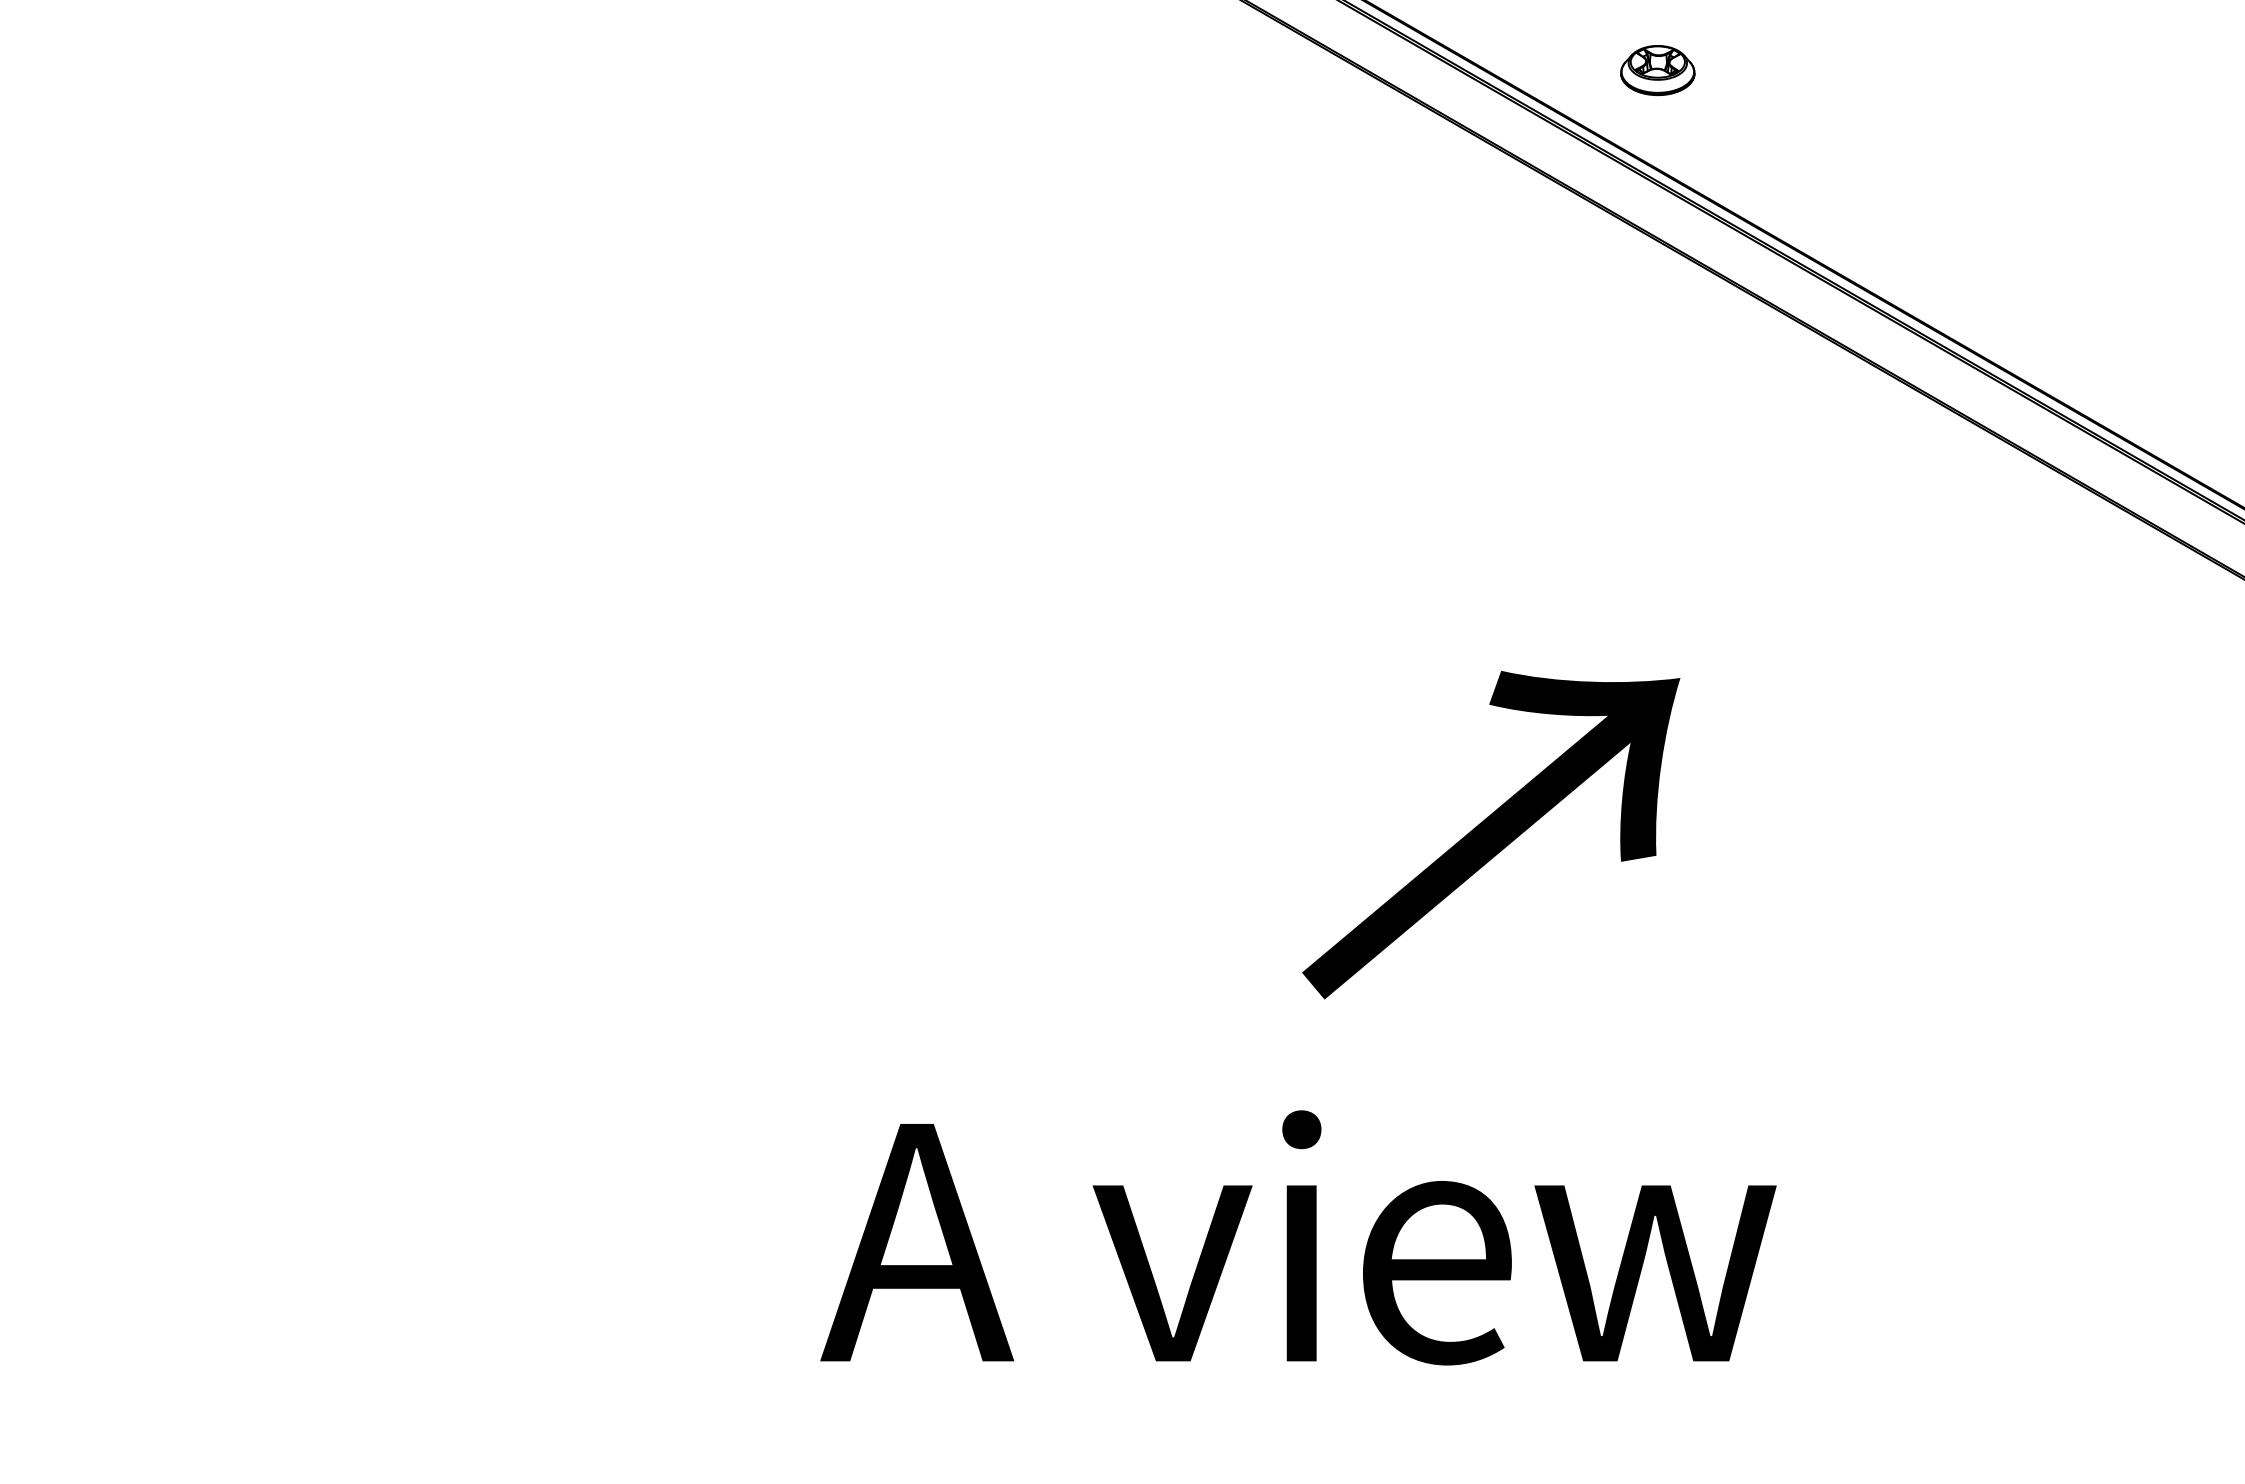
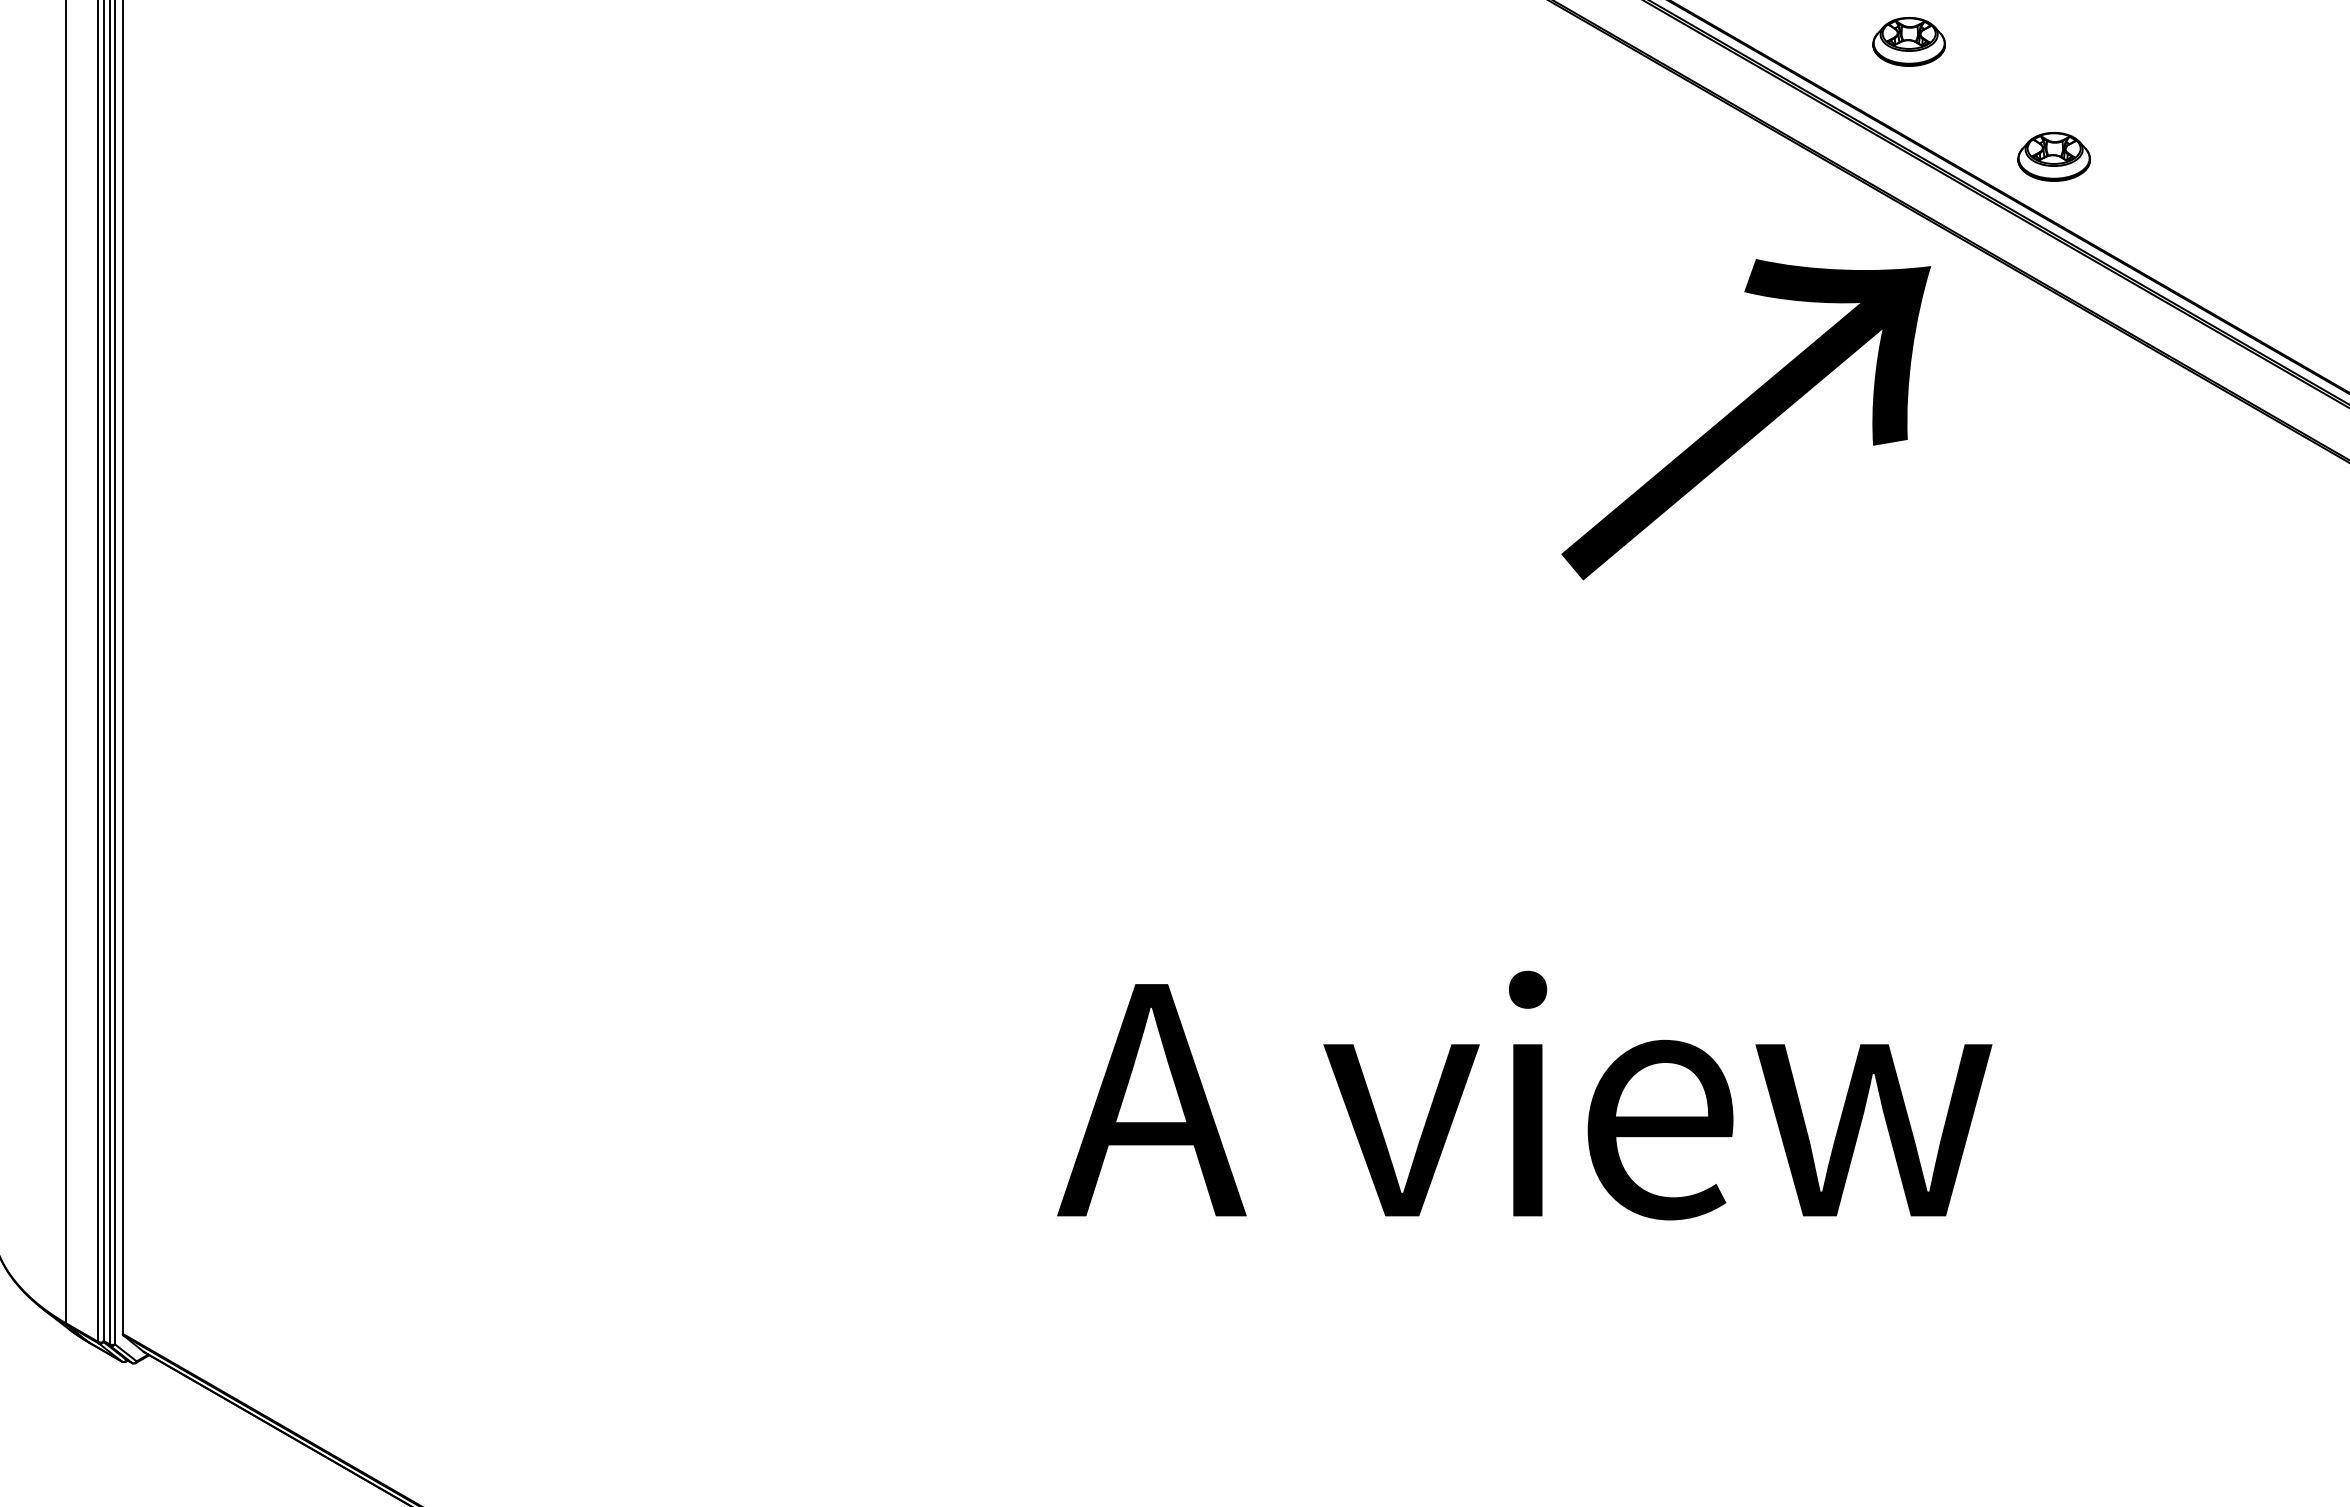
part: (1805, 187) -> (2053, 156), added
text: (1491, 834) -> (1746, 419), moved
text: (1298, 1237) -> (1524, 1095), moved

